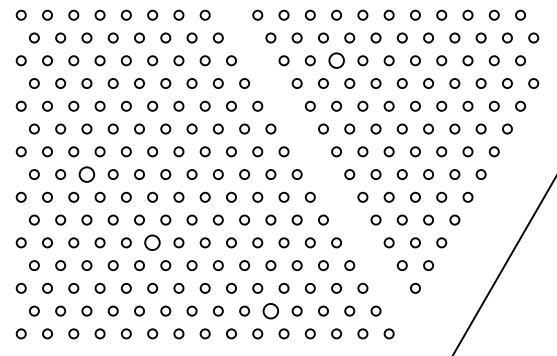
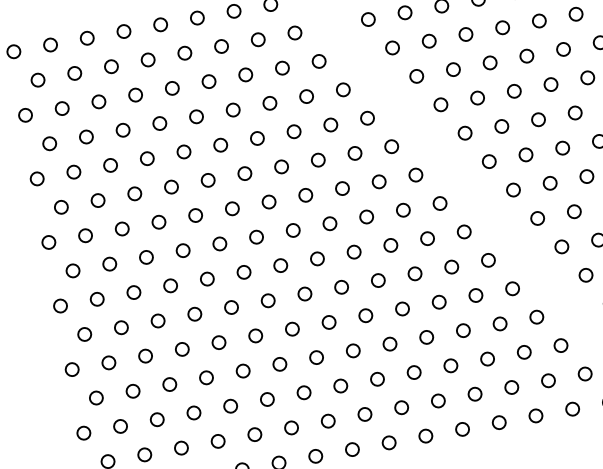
circle: (336, 60) -> (465, 34), size x0.62
circle: (86, 174) -> (145, 257), size x0.62
circle: (152, 242) -> (255, 335), size x0.62
circle: (270, 310) -> (437, 400), size x0.62

